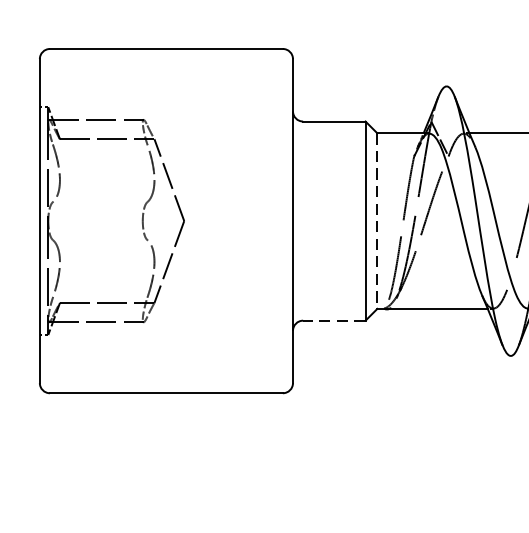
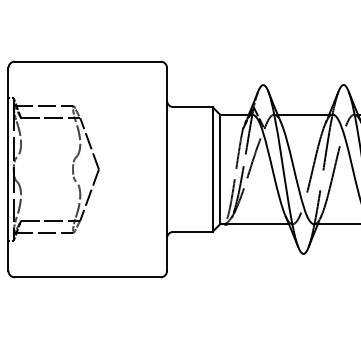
line: (376, 221) -> (219, 169), dashed -> solid
line: (333, 320) -> (192, 231), dashed -> solid

